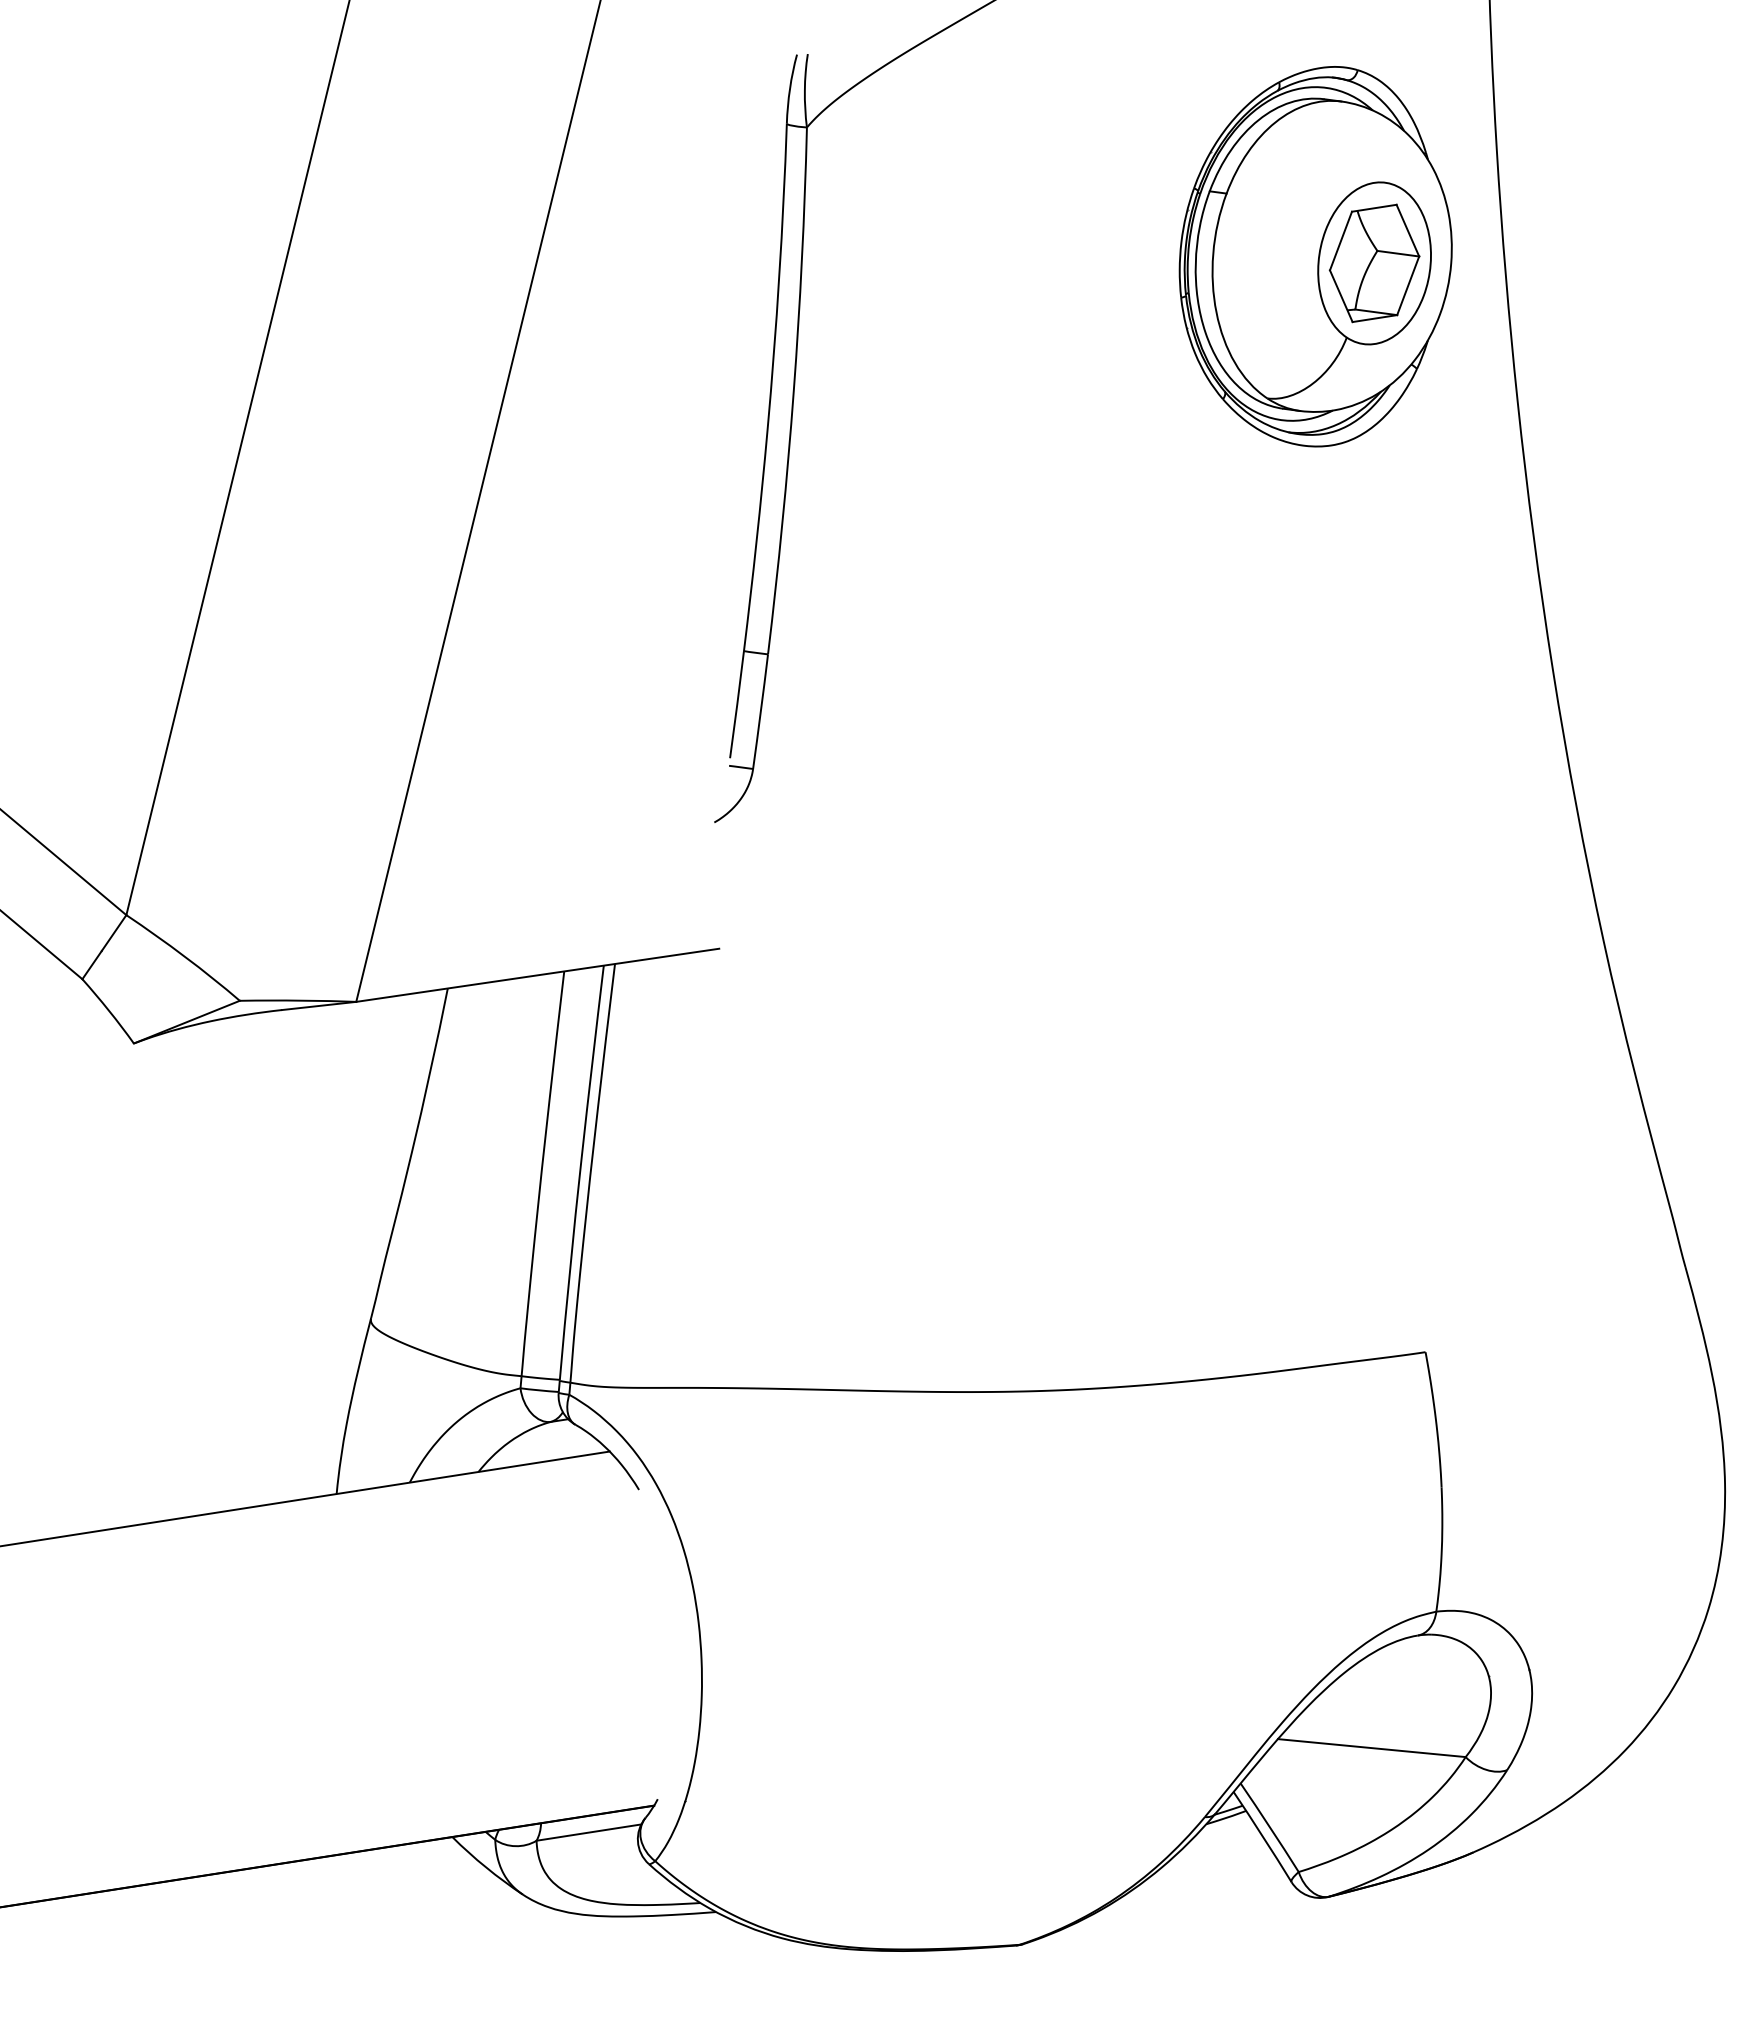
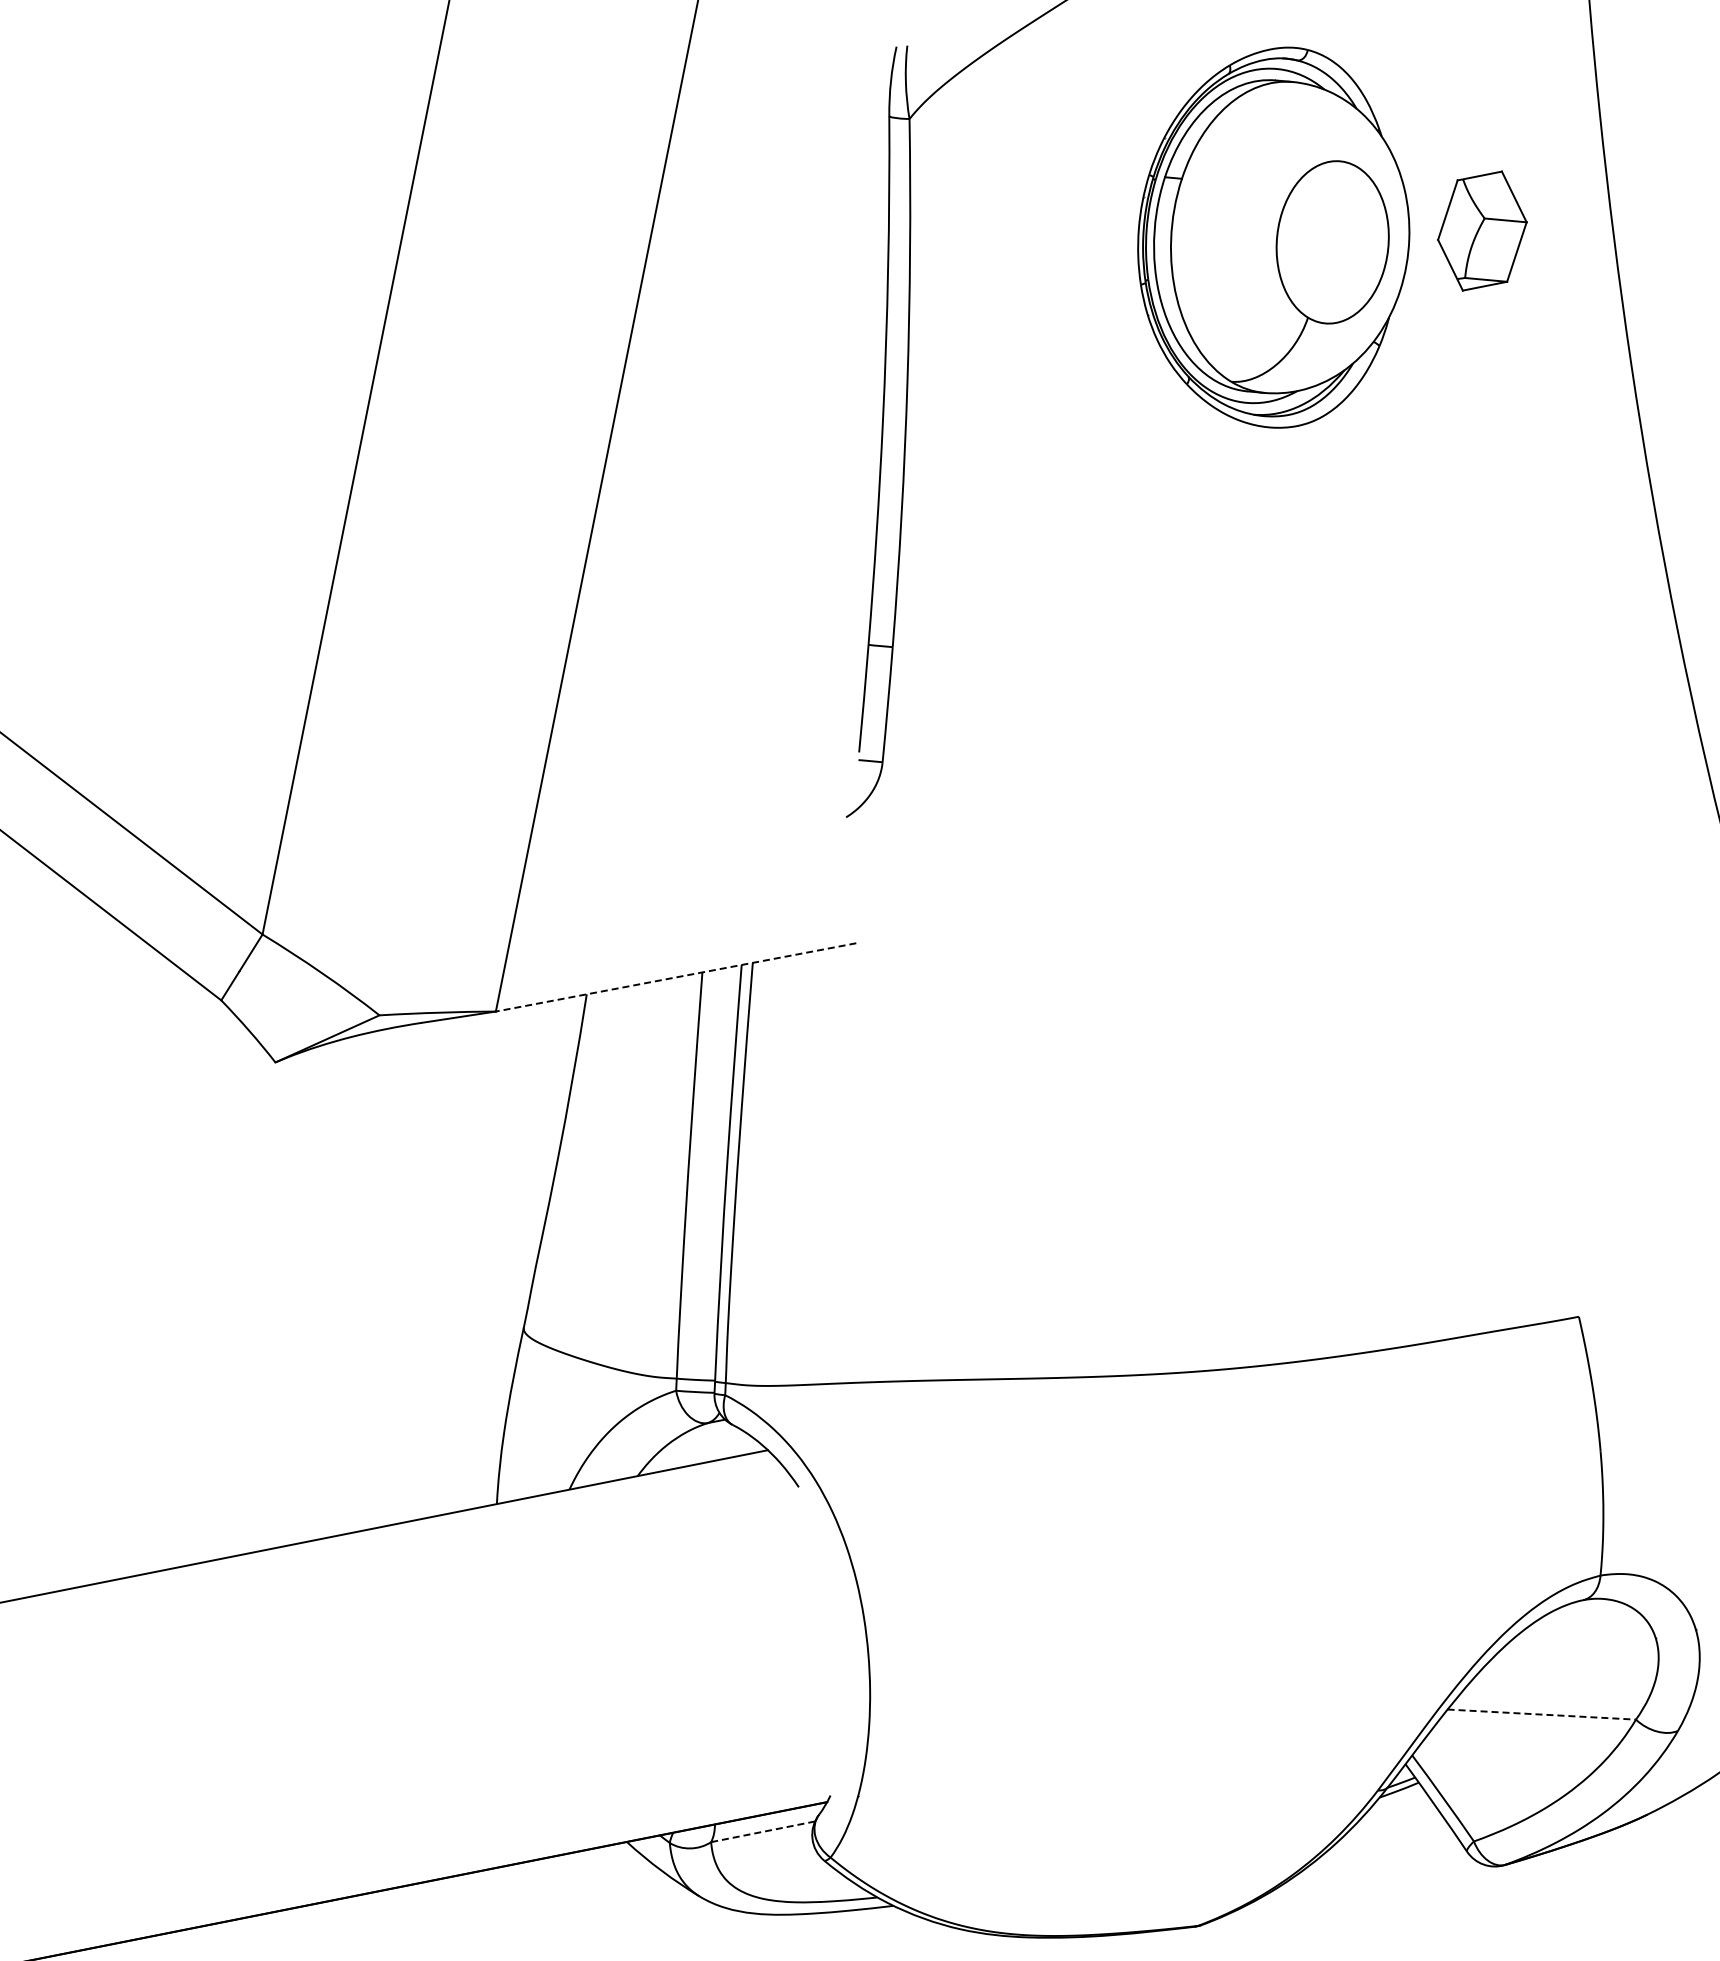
part: (1315, 256) -> (1273, 237), moved
line: (537, 975) -> (675, 977), solid -> dashed
line: (1372, 1748) -> (1542, 1714), solid -> dashed
line: (588, 1832) -> (762, 1831), solid -> dashed

